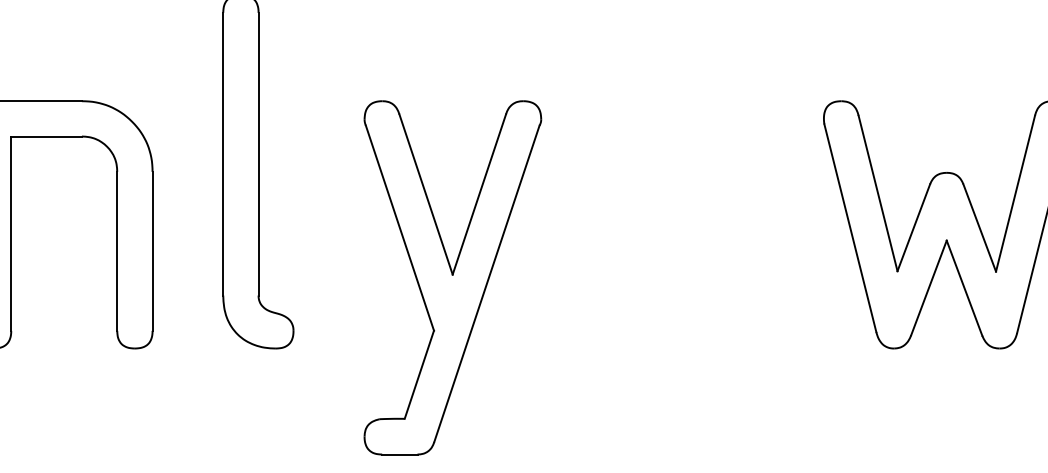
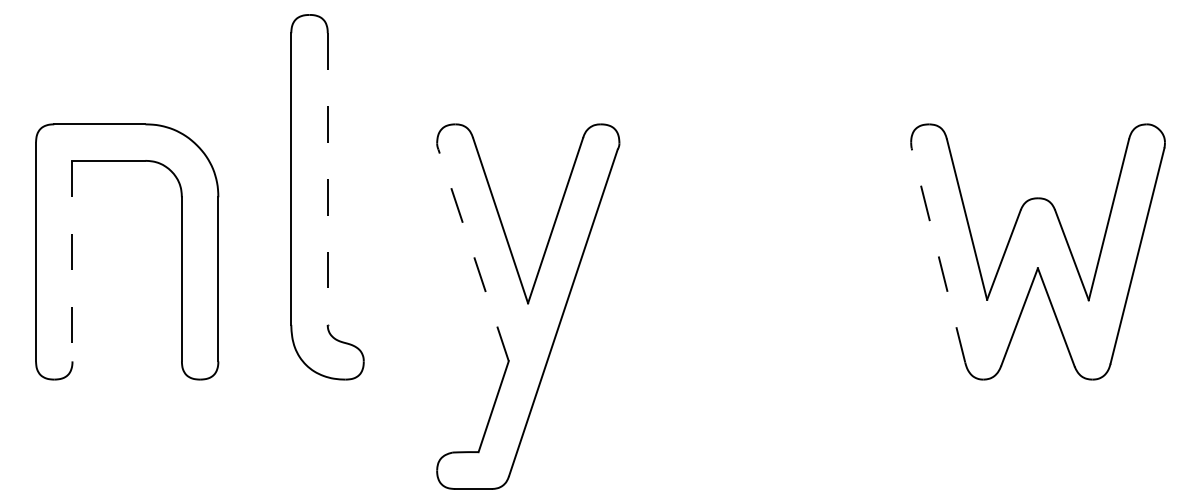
line: (258, 154) -> (327, 179), solid -> dashed
line: (399, 227) -> (473, 254), solid -> dashed
line: (850, 227) -> (938, 254), solid -> dashed
line: (11, 234) -> (72, 261), solid -> dashed

